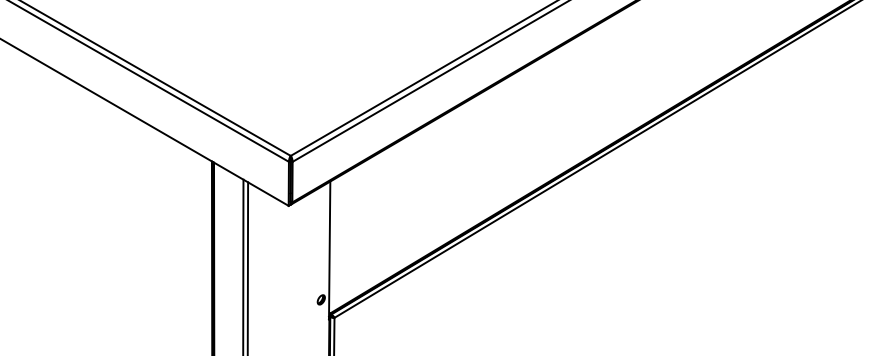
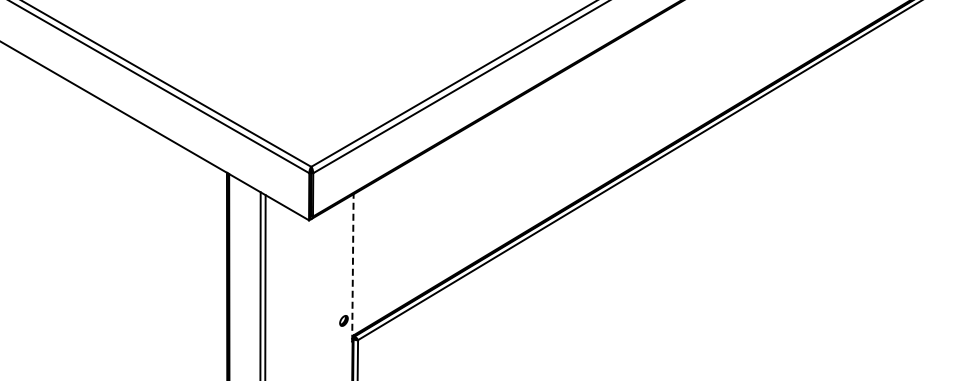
line: (329, 250) -> (352, 268), solid -> dashed

